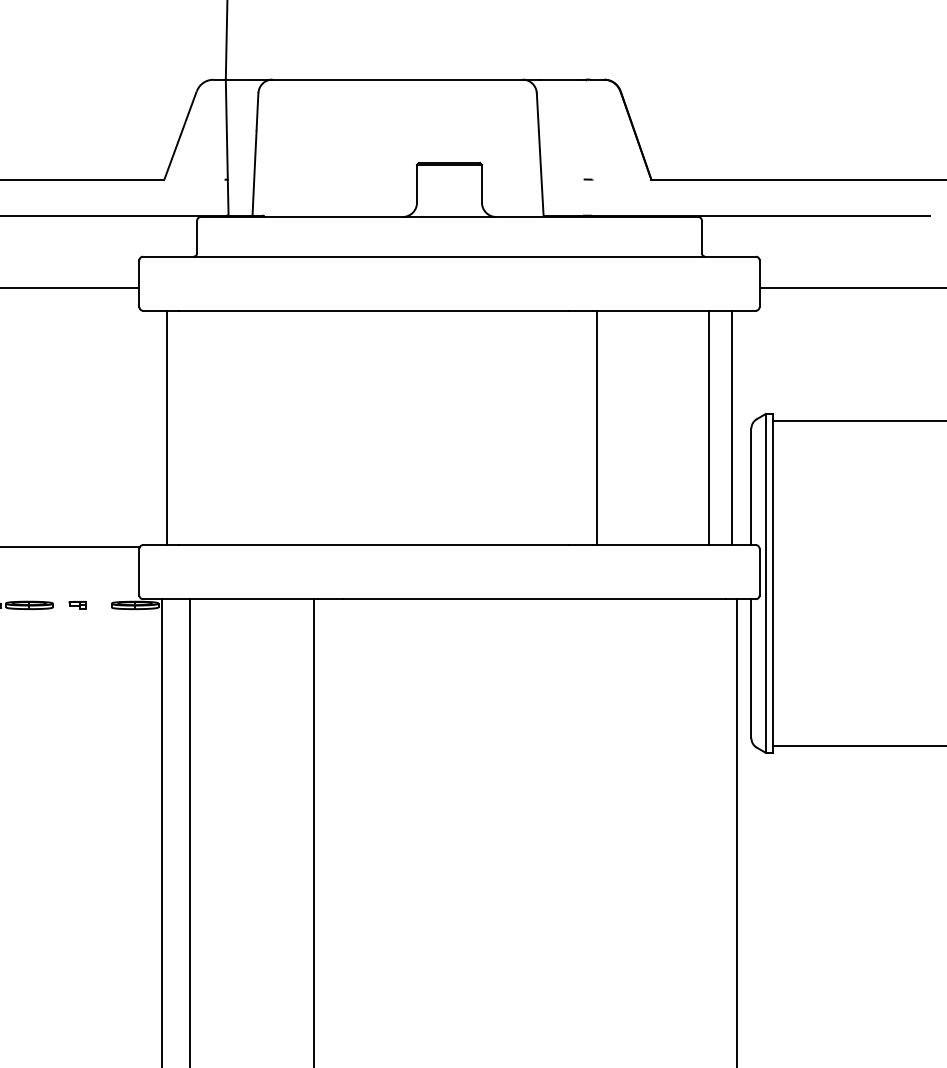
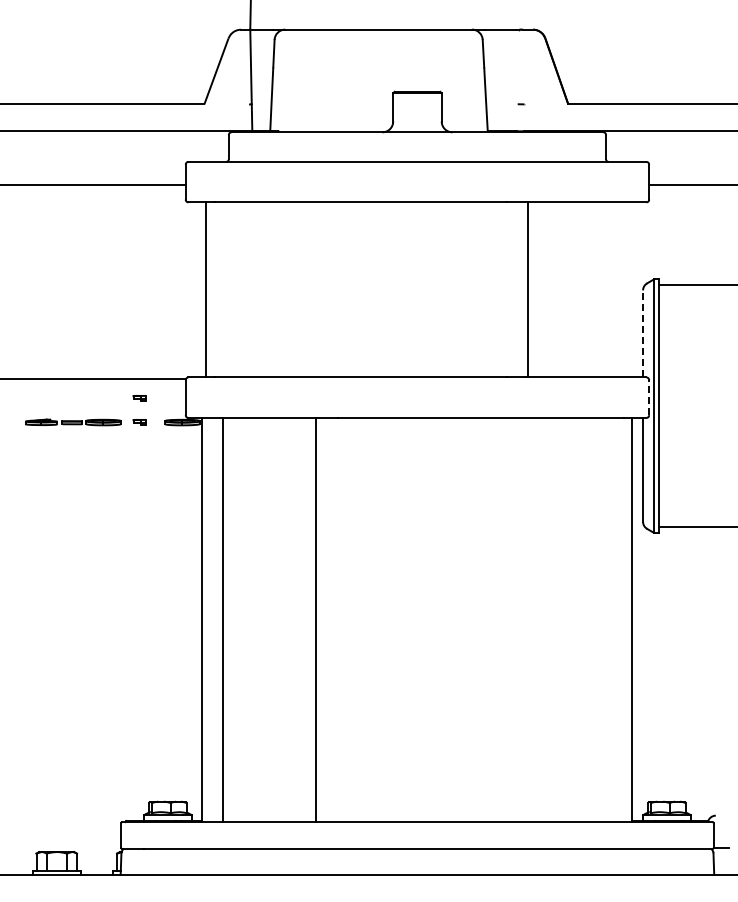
line: (709, 427) -> (611, 289), removed
line: (731, 427) -> (628, 289), removed
line: (751, 486) -> (643, 333), solid -> dashed
line: (760, 571) -> (649, 397), solid -> dashed
part: (77, 573) -> (139, 398), added

